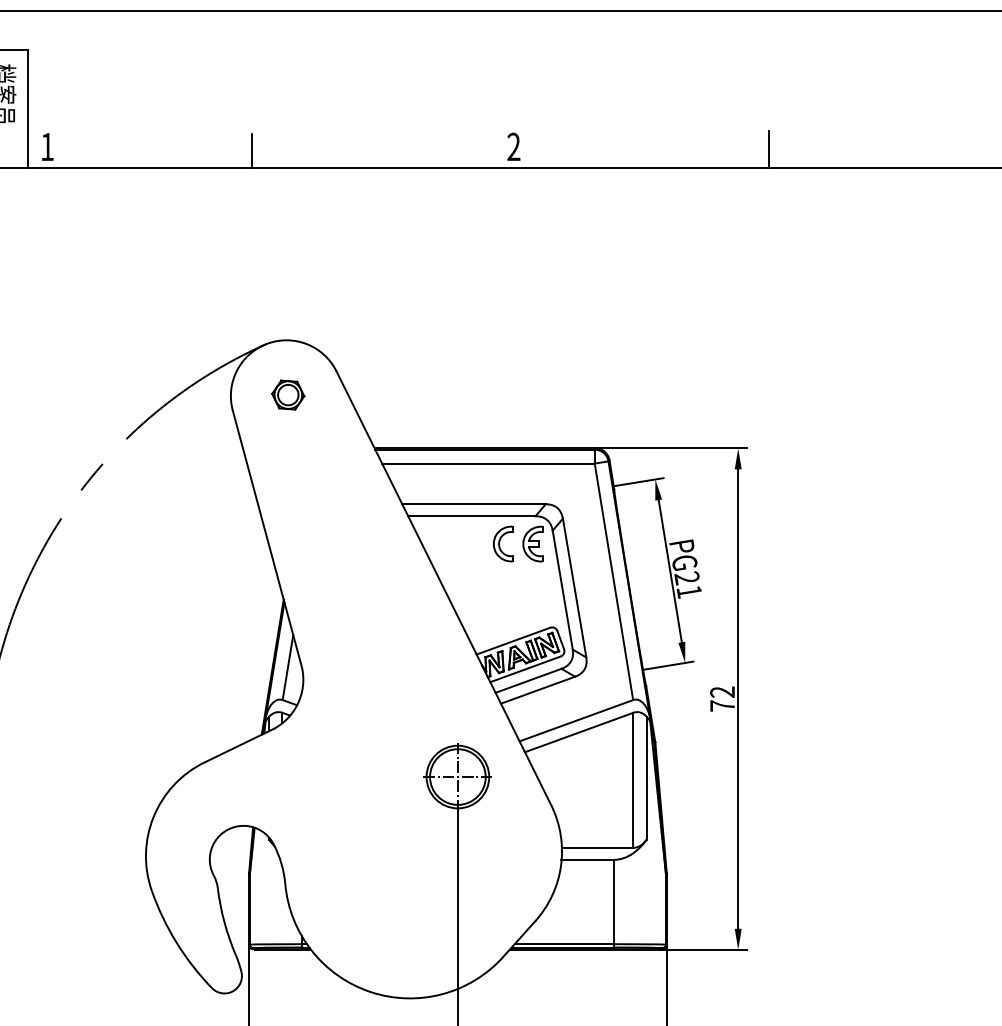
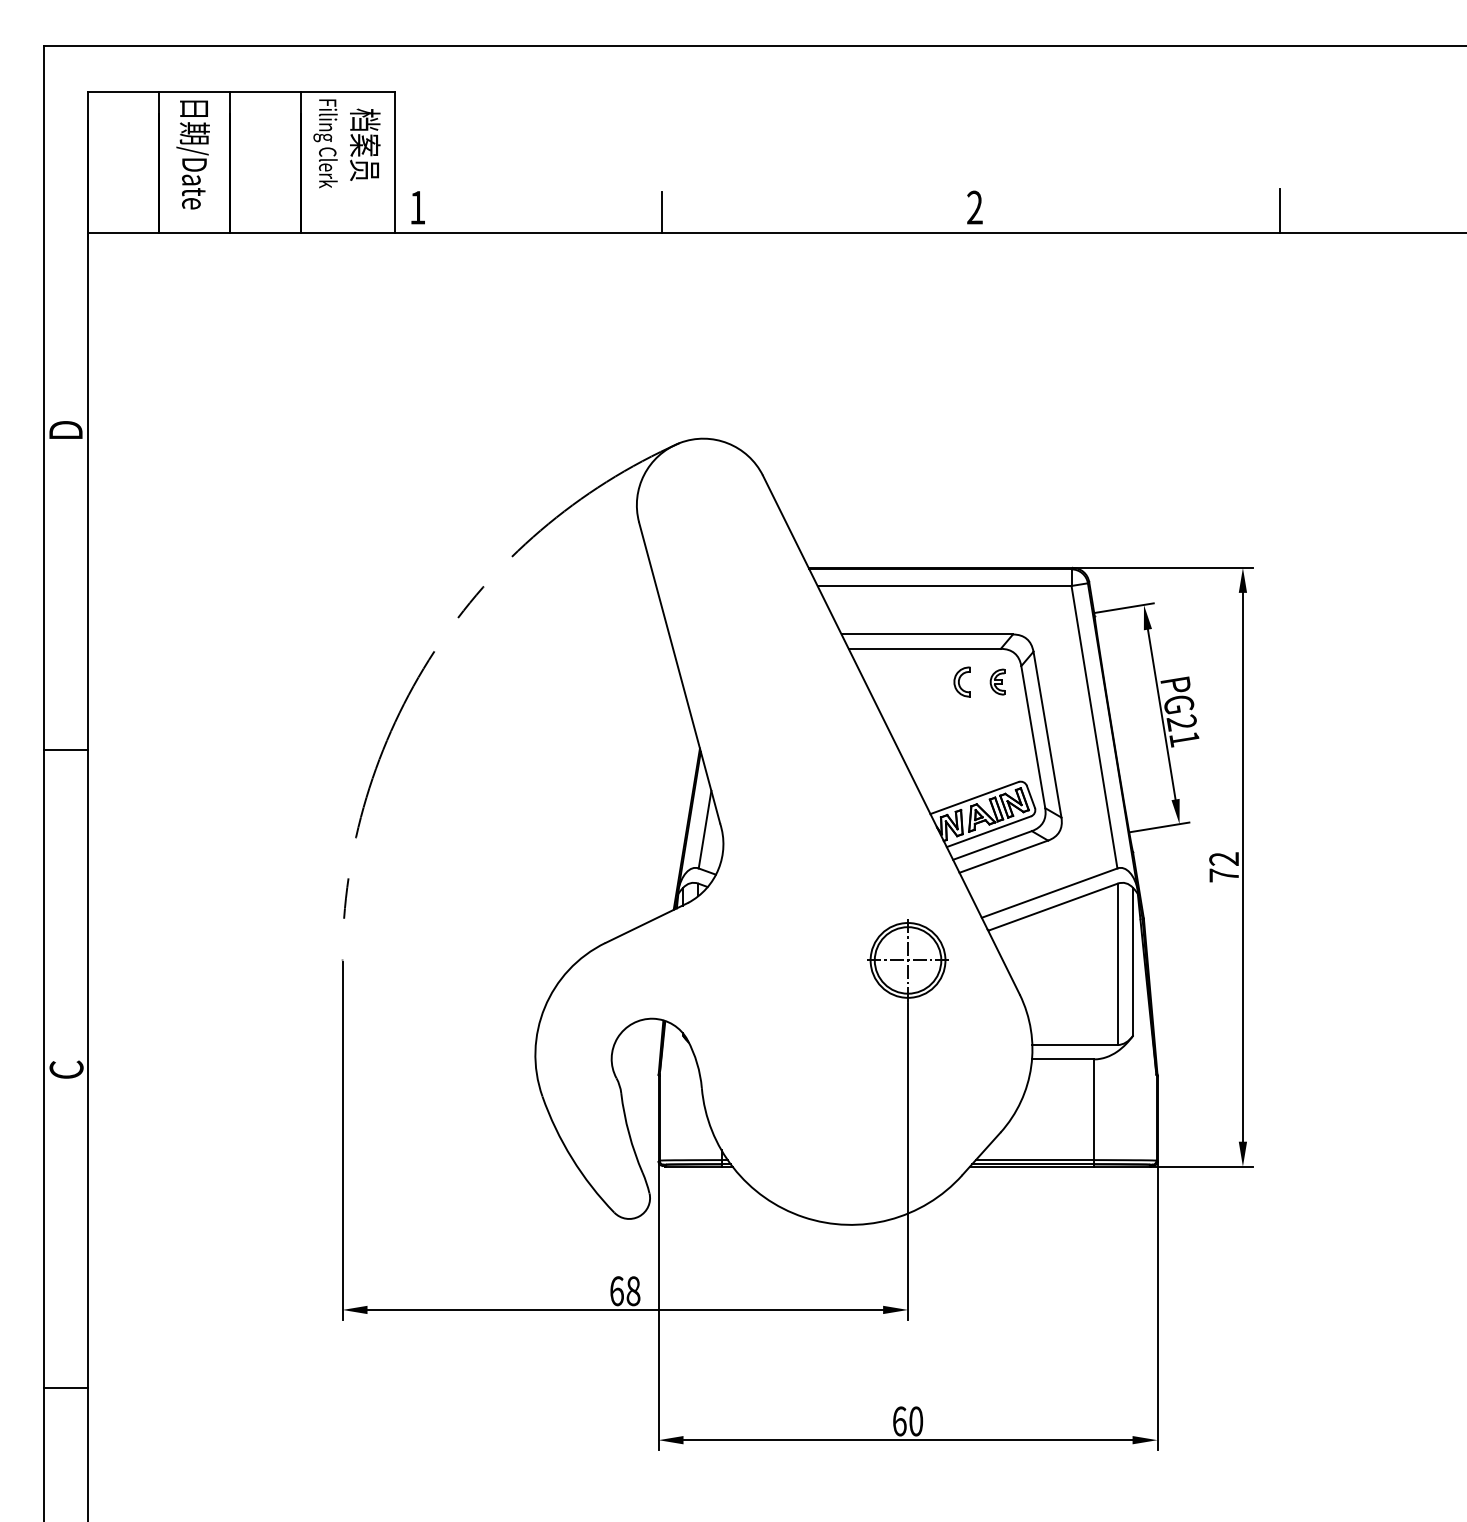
part: (288, 394) -> (705, 503), removed
part: (503, 543) -> (962, 681), size x0.7
part: (532, 543) -> (997, 681), size x0.6

